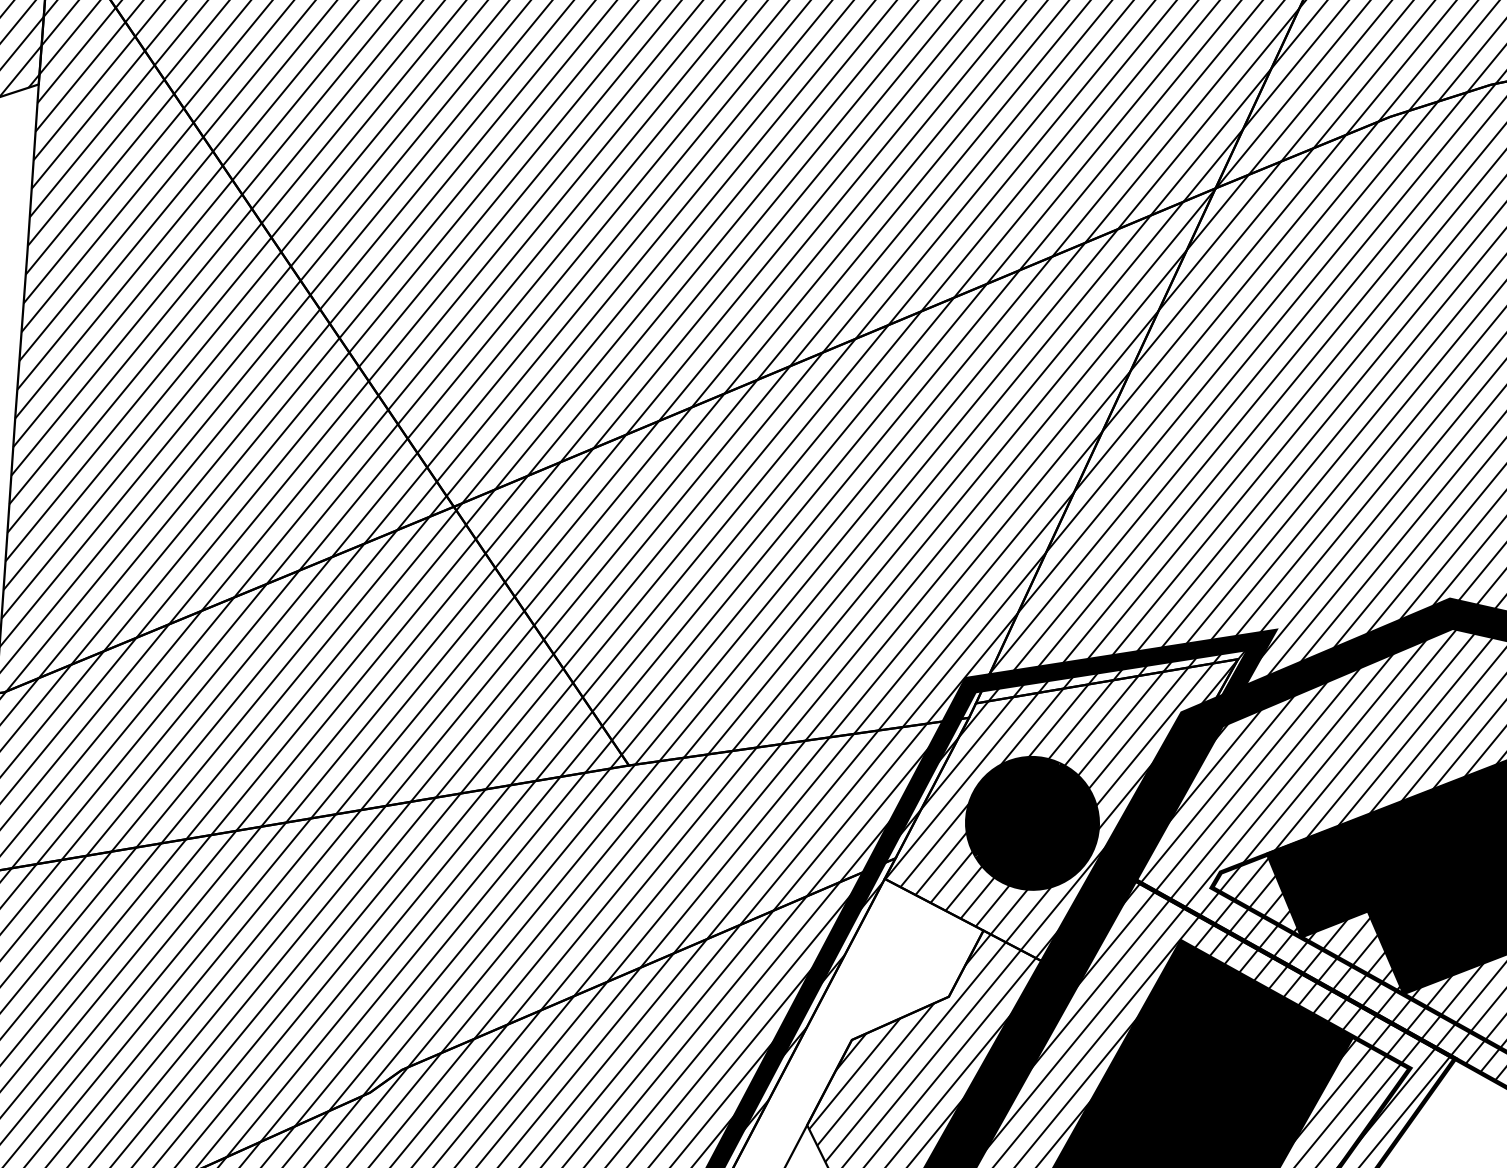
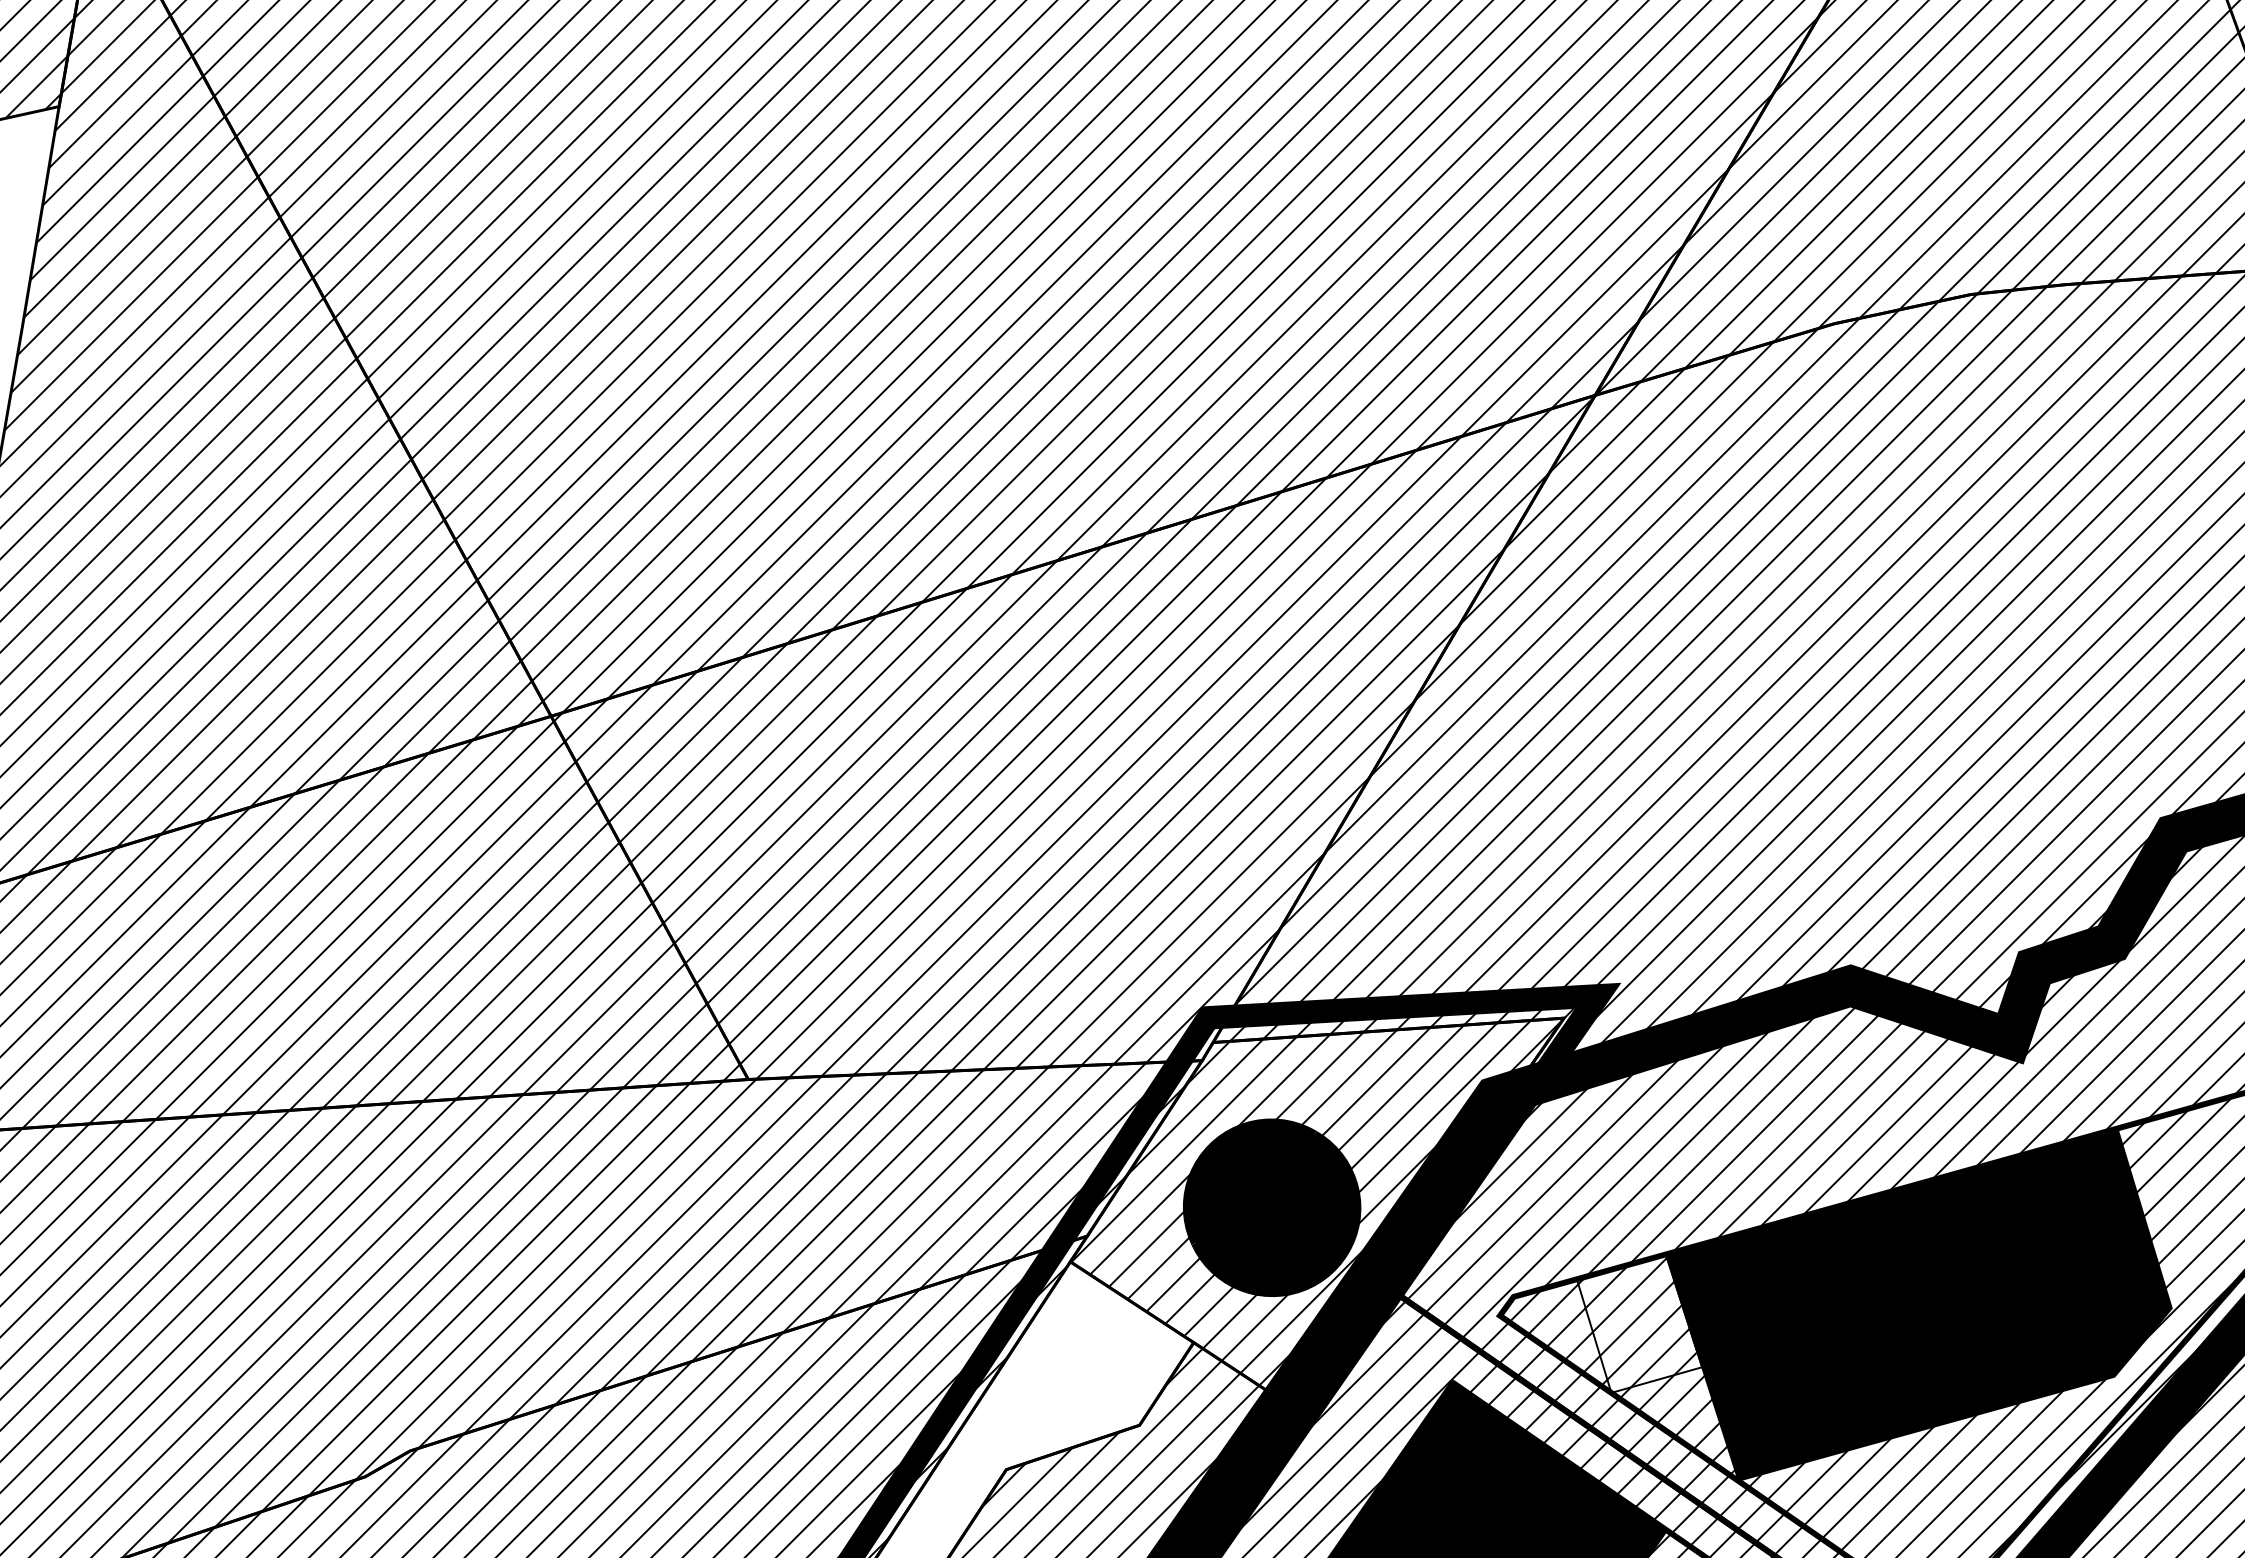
fill: (1317, 882) -> (1639, 1322), removed

